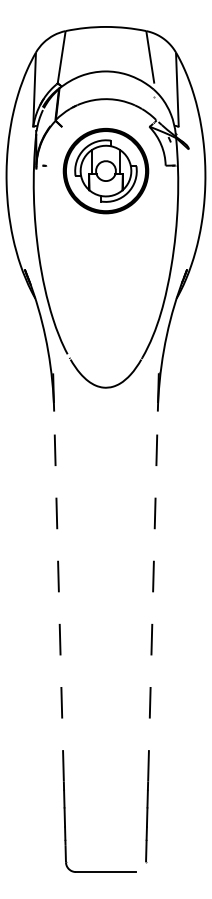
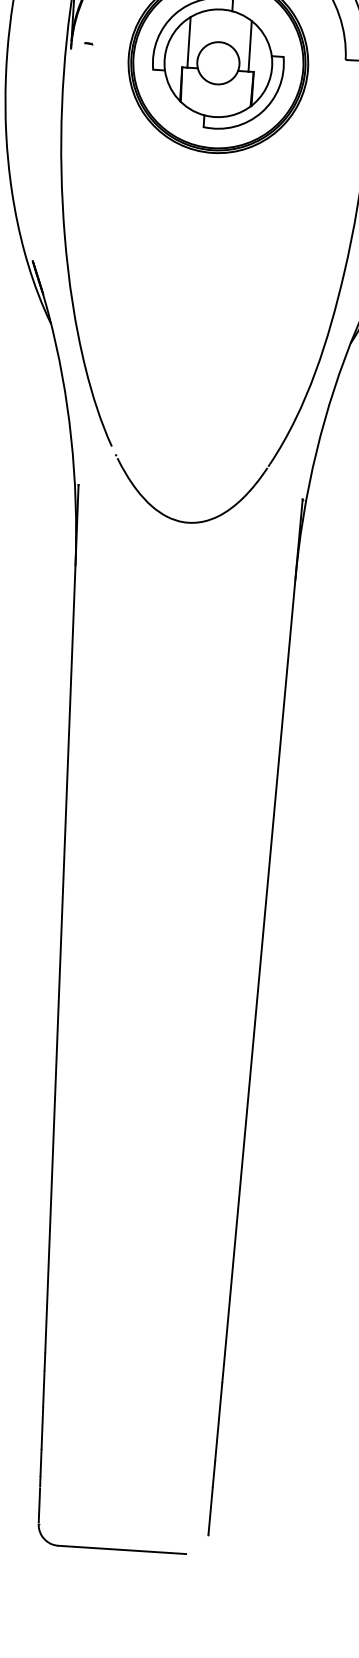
line: (58, 577) -> (61, 918), dashed -> solid
line: (153, 577) -> (263, 931), dashed -> solid

